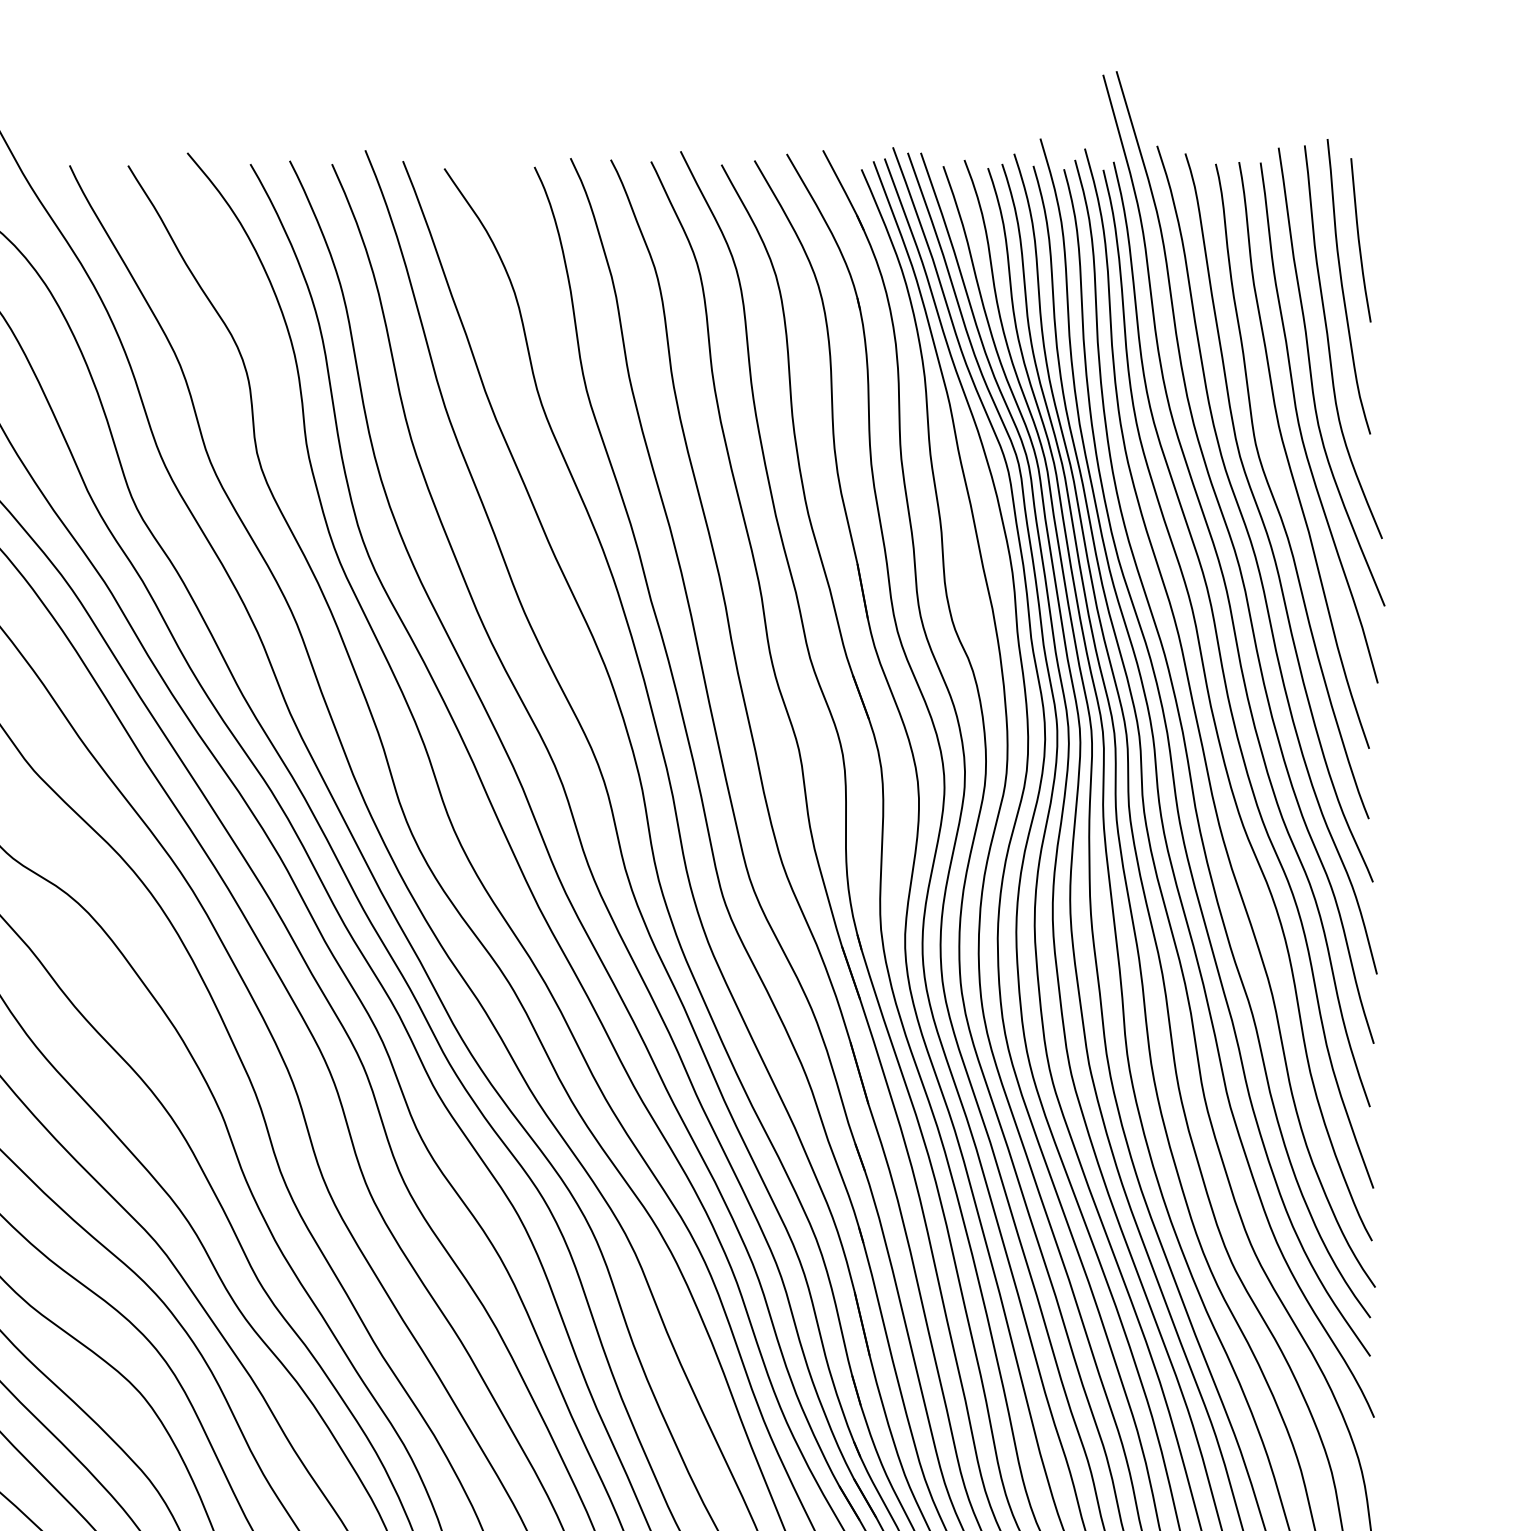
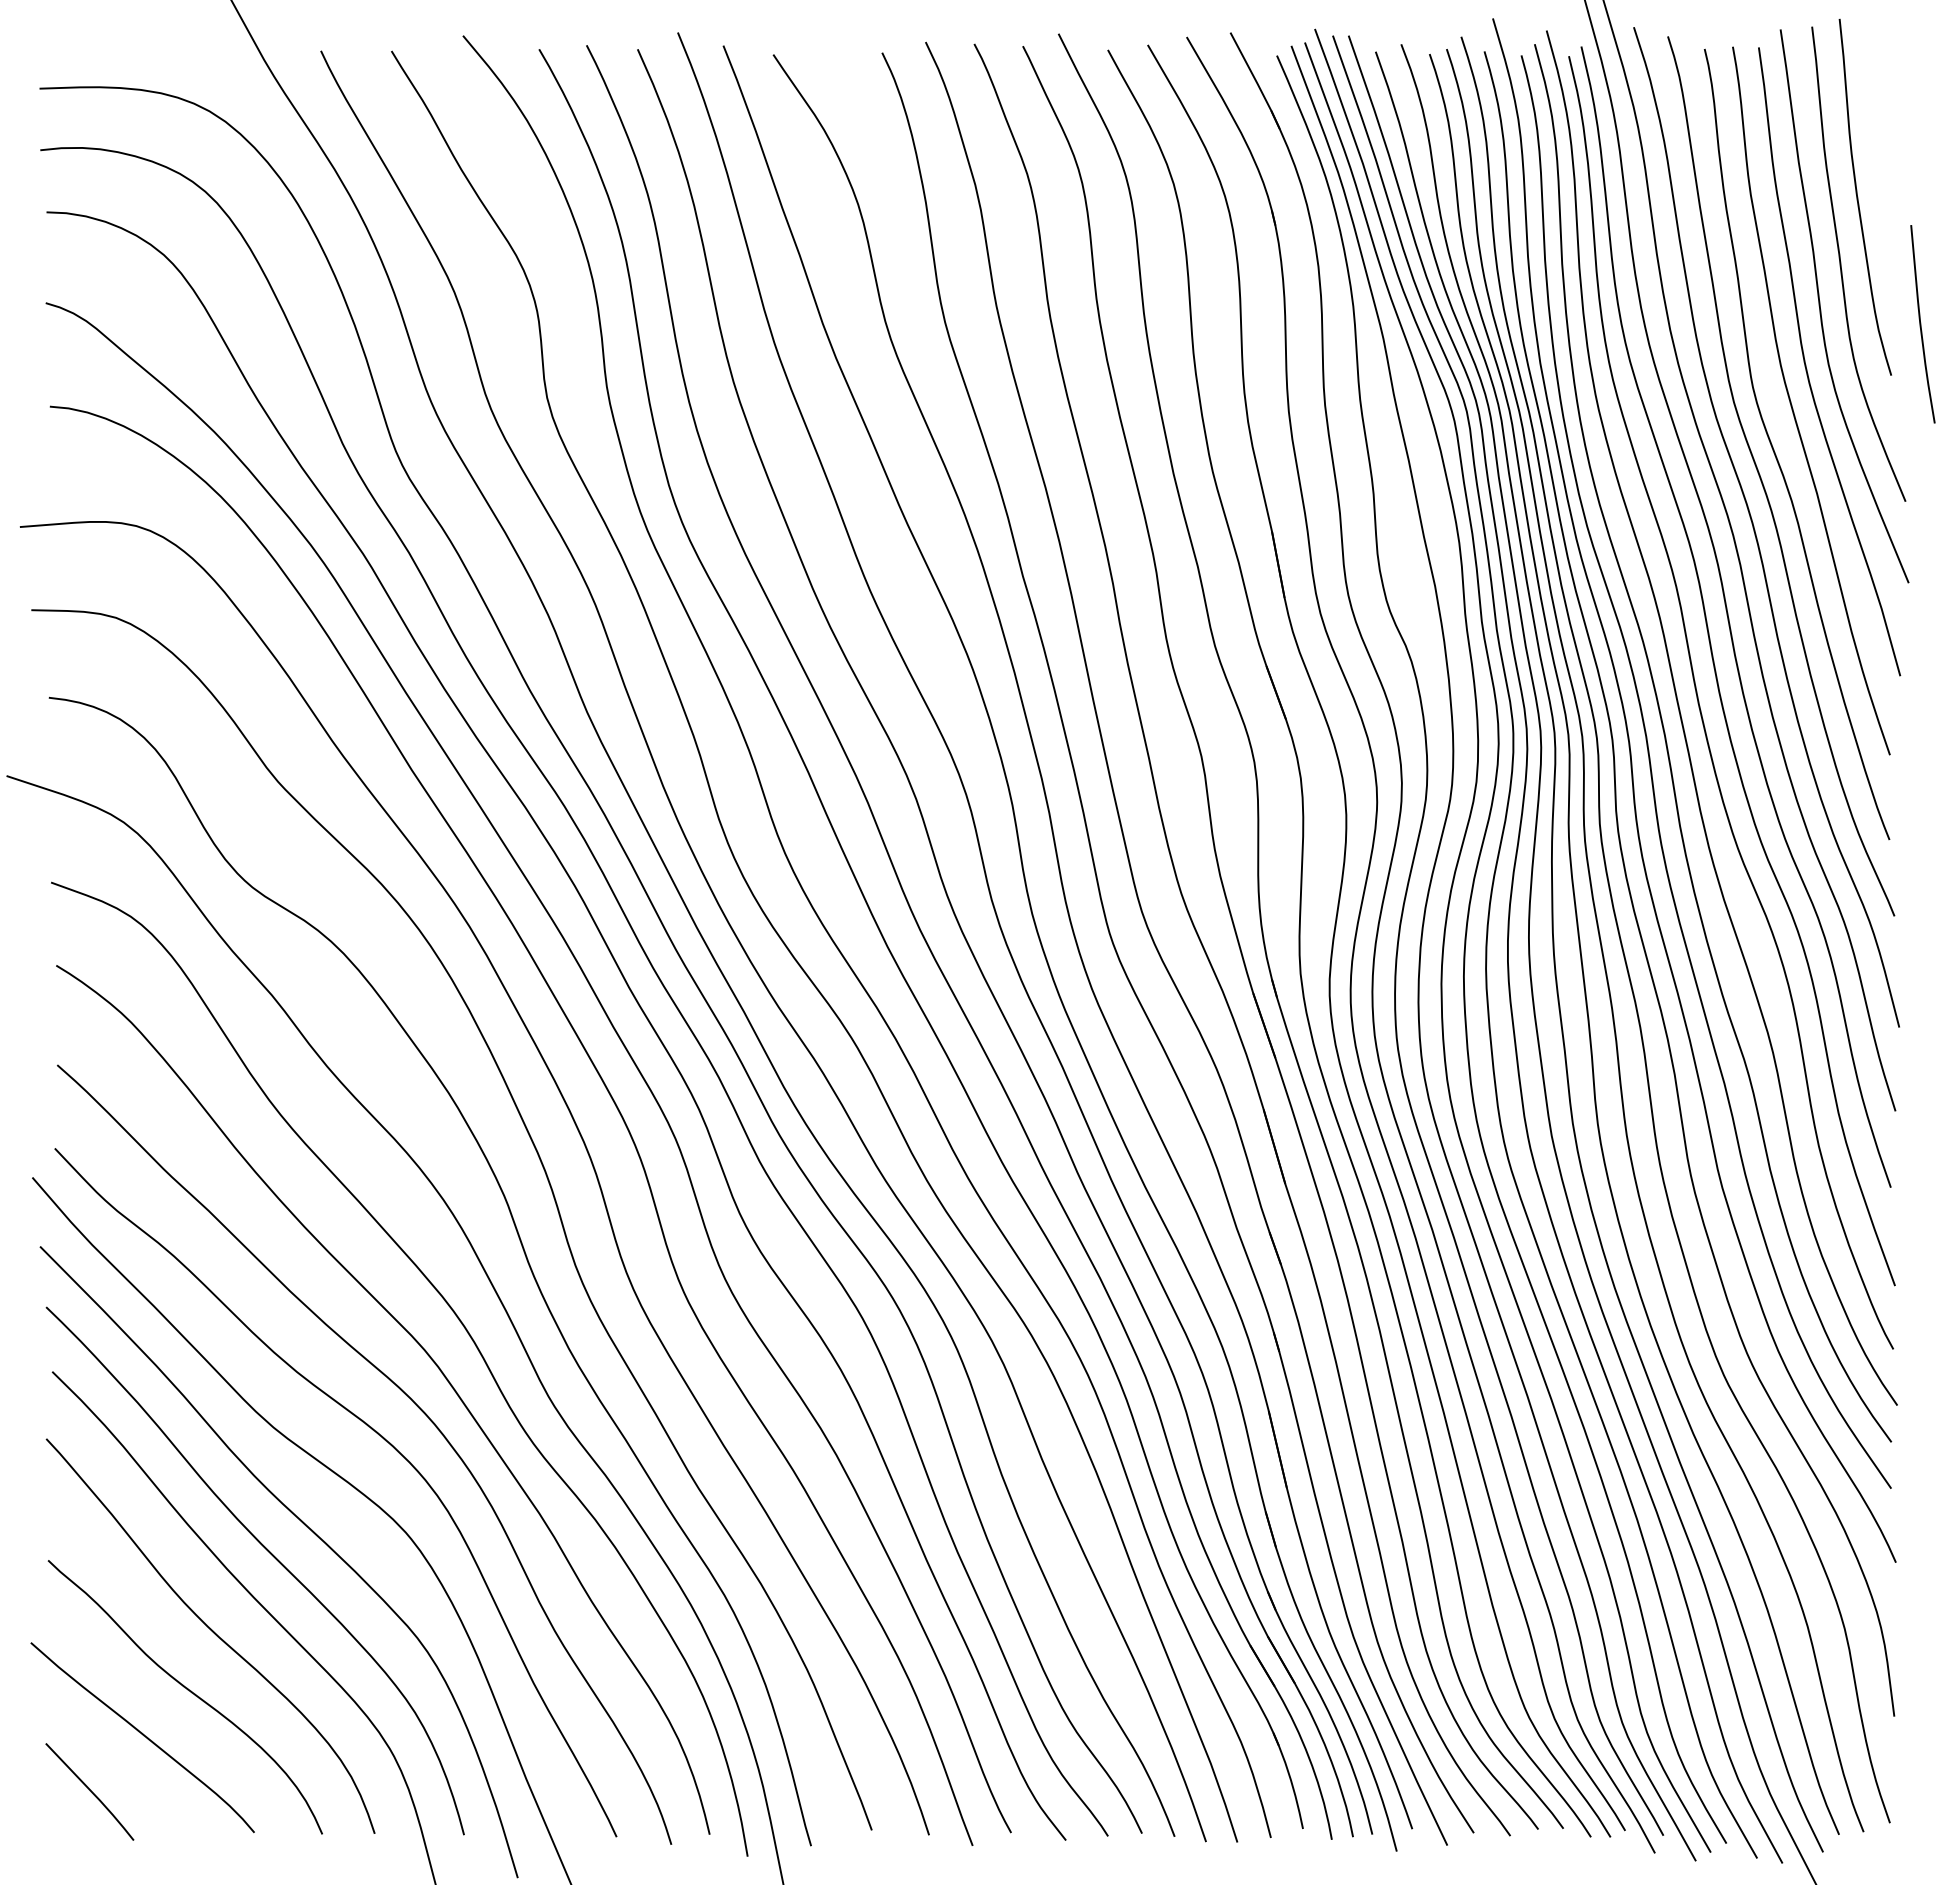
curve: (1359, 240) -> (1921, 324), moved

